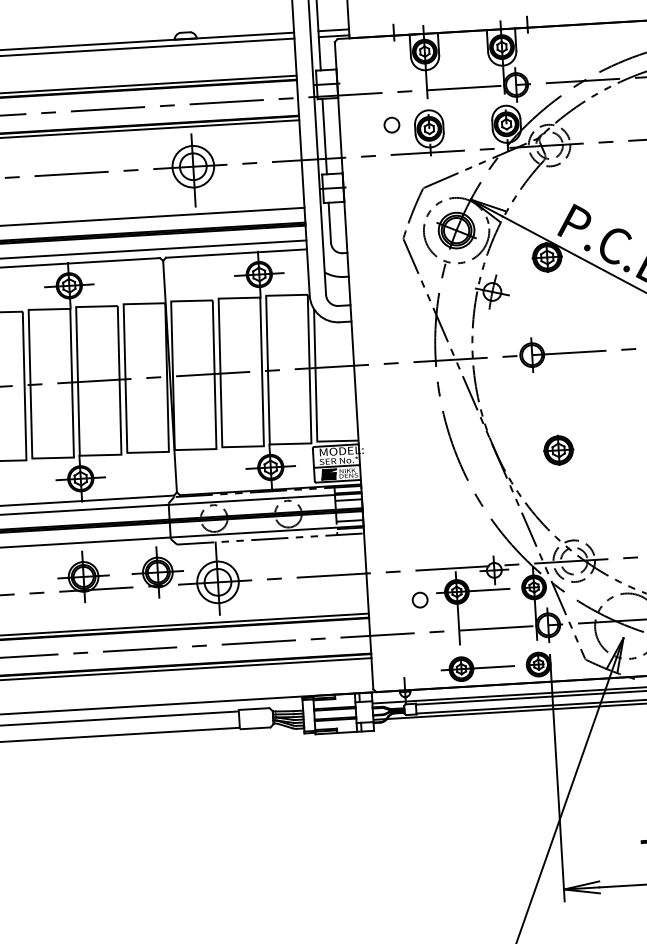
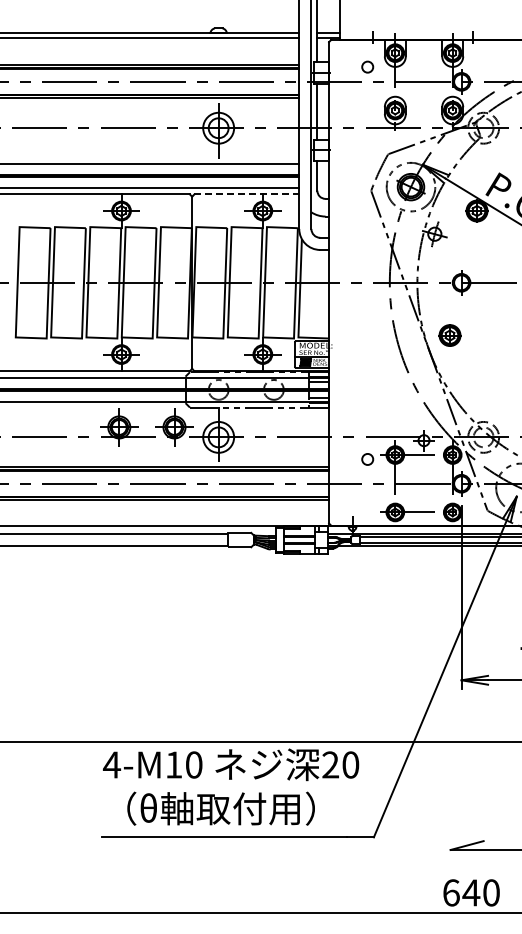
circle: (391, 124) -> (367, 66), moved
line: (237, 253) -> (247, 194), solid -> dashed
part: (558, 450) -> (449, 335), moved

